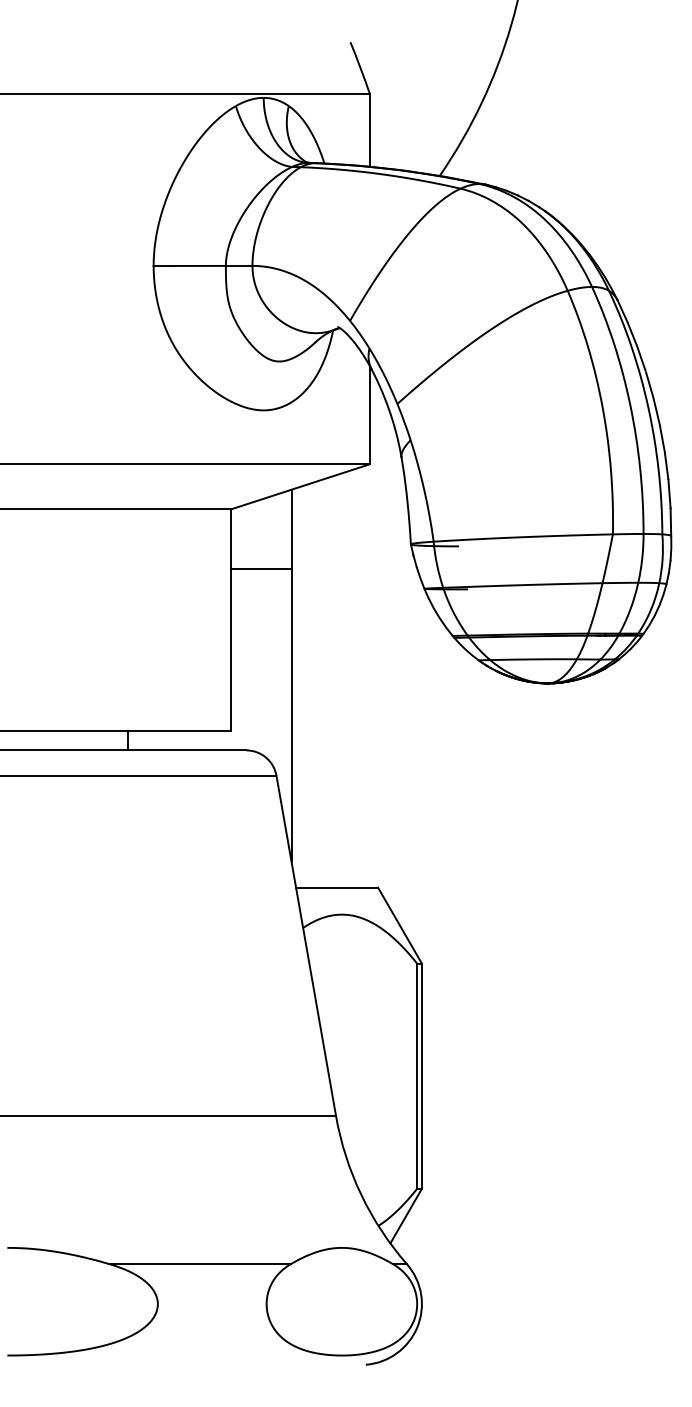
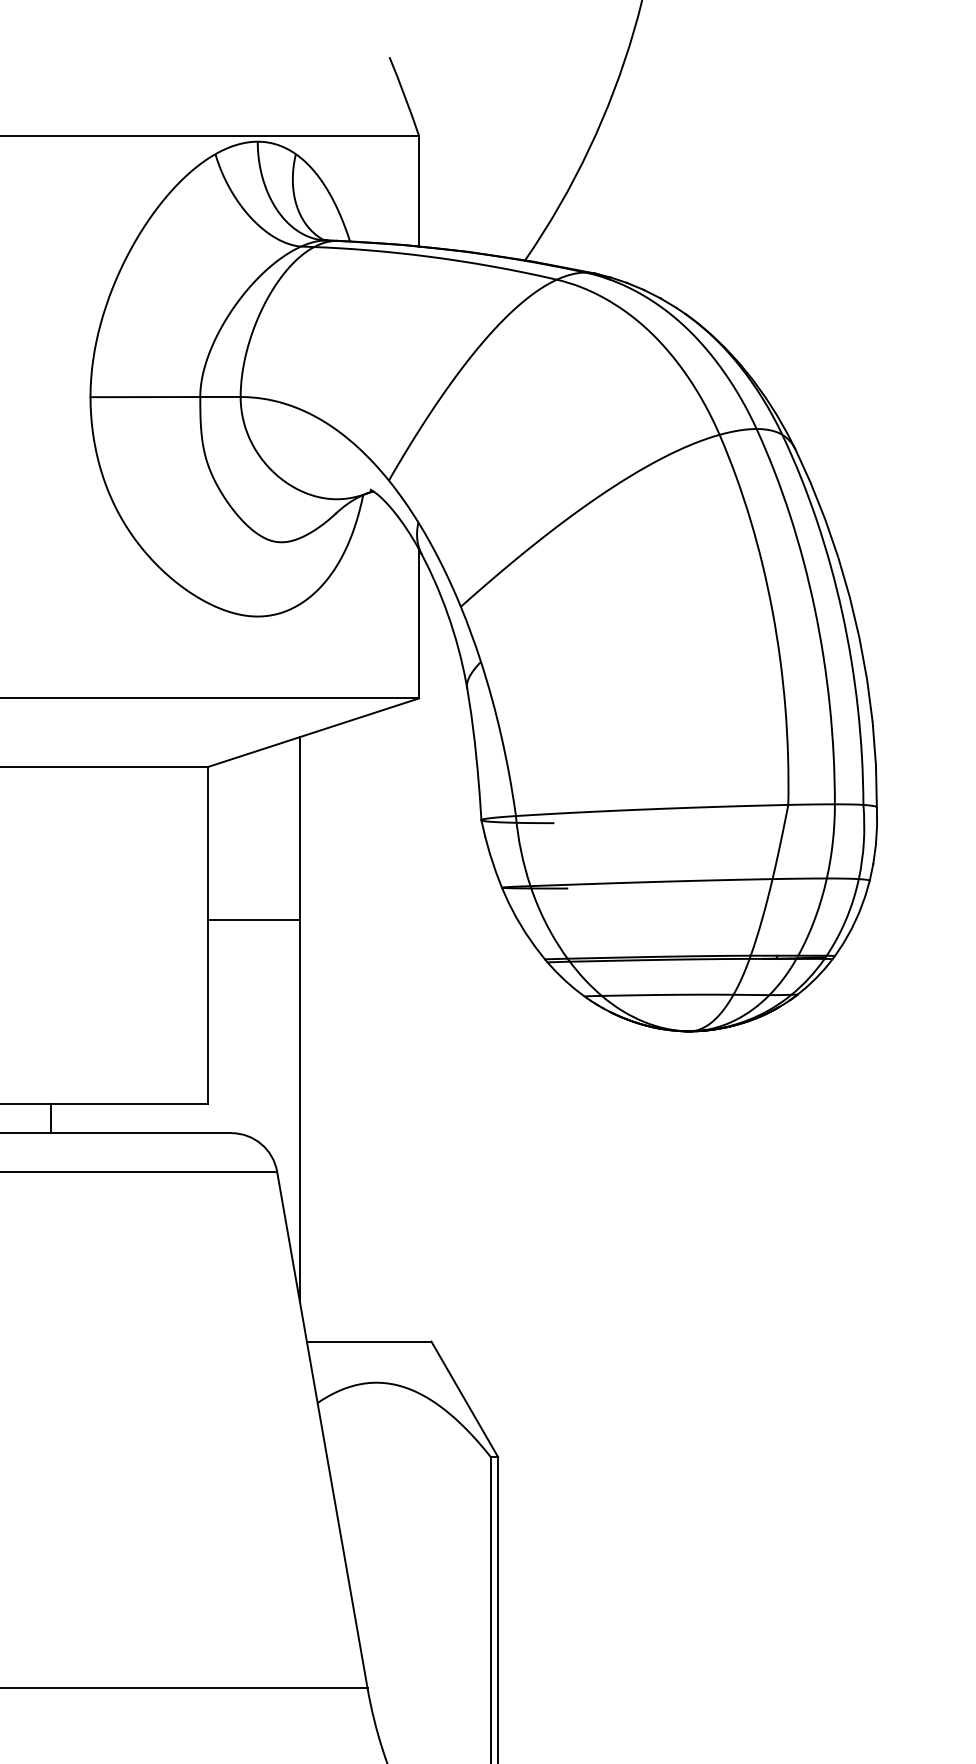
line: (260, 568) -> (252, 919), moved

